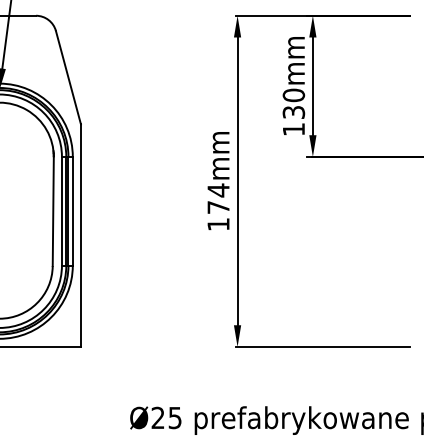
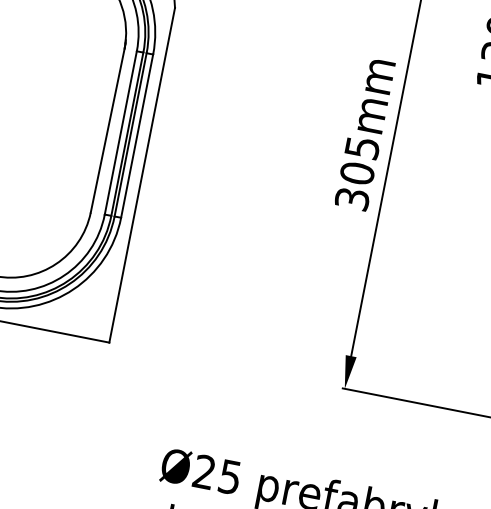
text: (218, 206) -> (357, 171), 174mm -> 305mm

